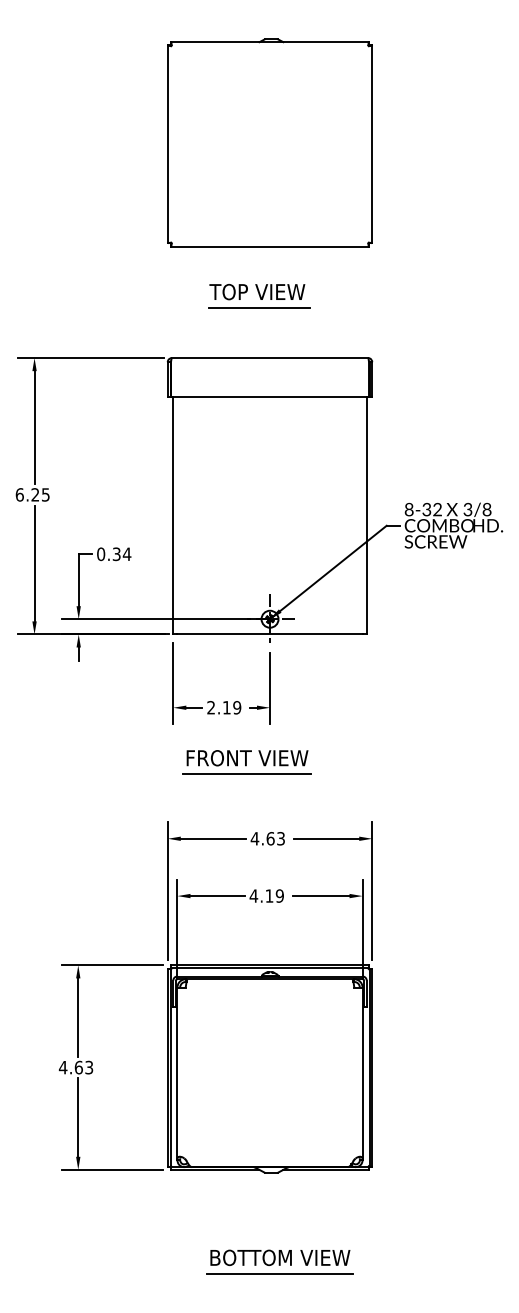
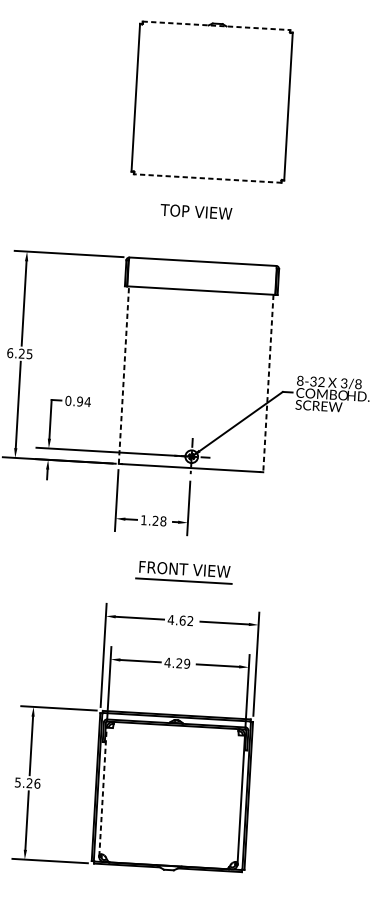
line: (270, 42) -> (216, 26), solid -> dashed
line: (269, 246) -> (207, 178), solid -> dashed
line: (259, 307) -> (197, 223), removed
line: (173, 515) -> (124, 375), solid -> dashed
line: (366, 515) -> (268, 383), solid -> dashed
text: (116, 553) -> (79, 401), 0.34 -> 0.94
text: (224, 707) -> (153, 520), 2.19 -> 1.28
part: (246, 762) -> (183, 572), moved
text: (280, 838) -> (190, 620), 4.63 -> 4.62
text: (269, 895) -> (179, 662), 4.19 -> 4.29
text: (75, 1067) -> (27, 783), 4.63 -> 5.26
line: (177, 1073) -> (103, 791), solid -> dashed

